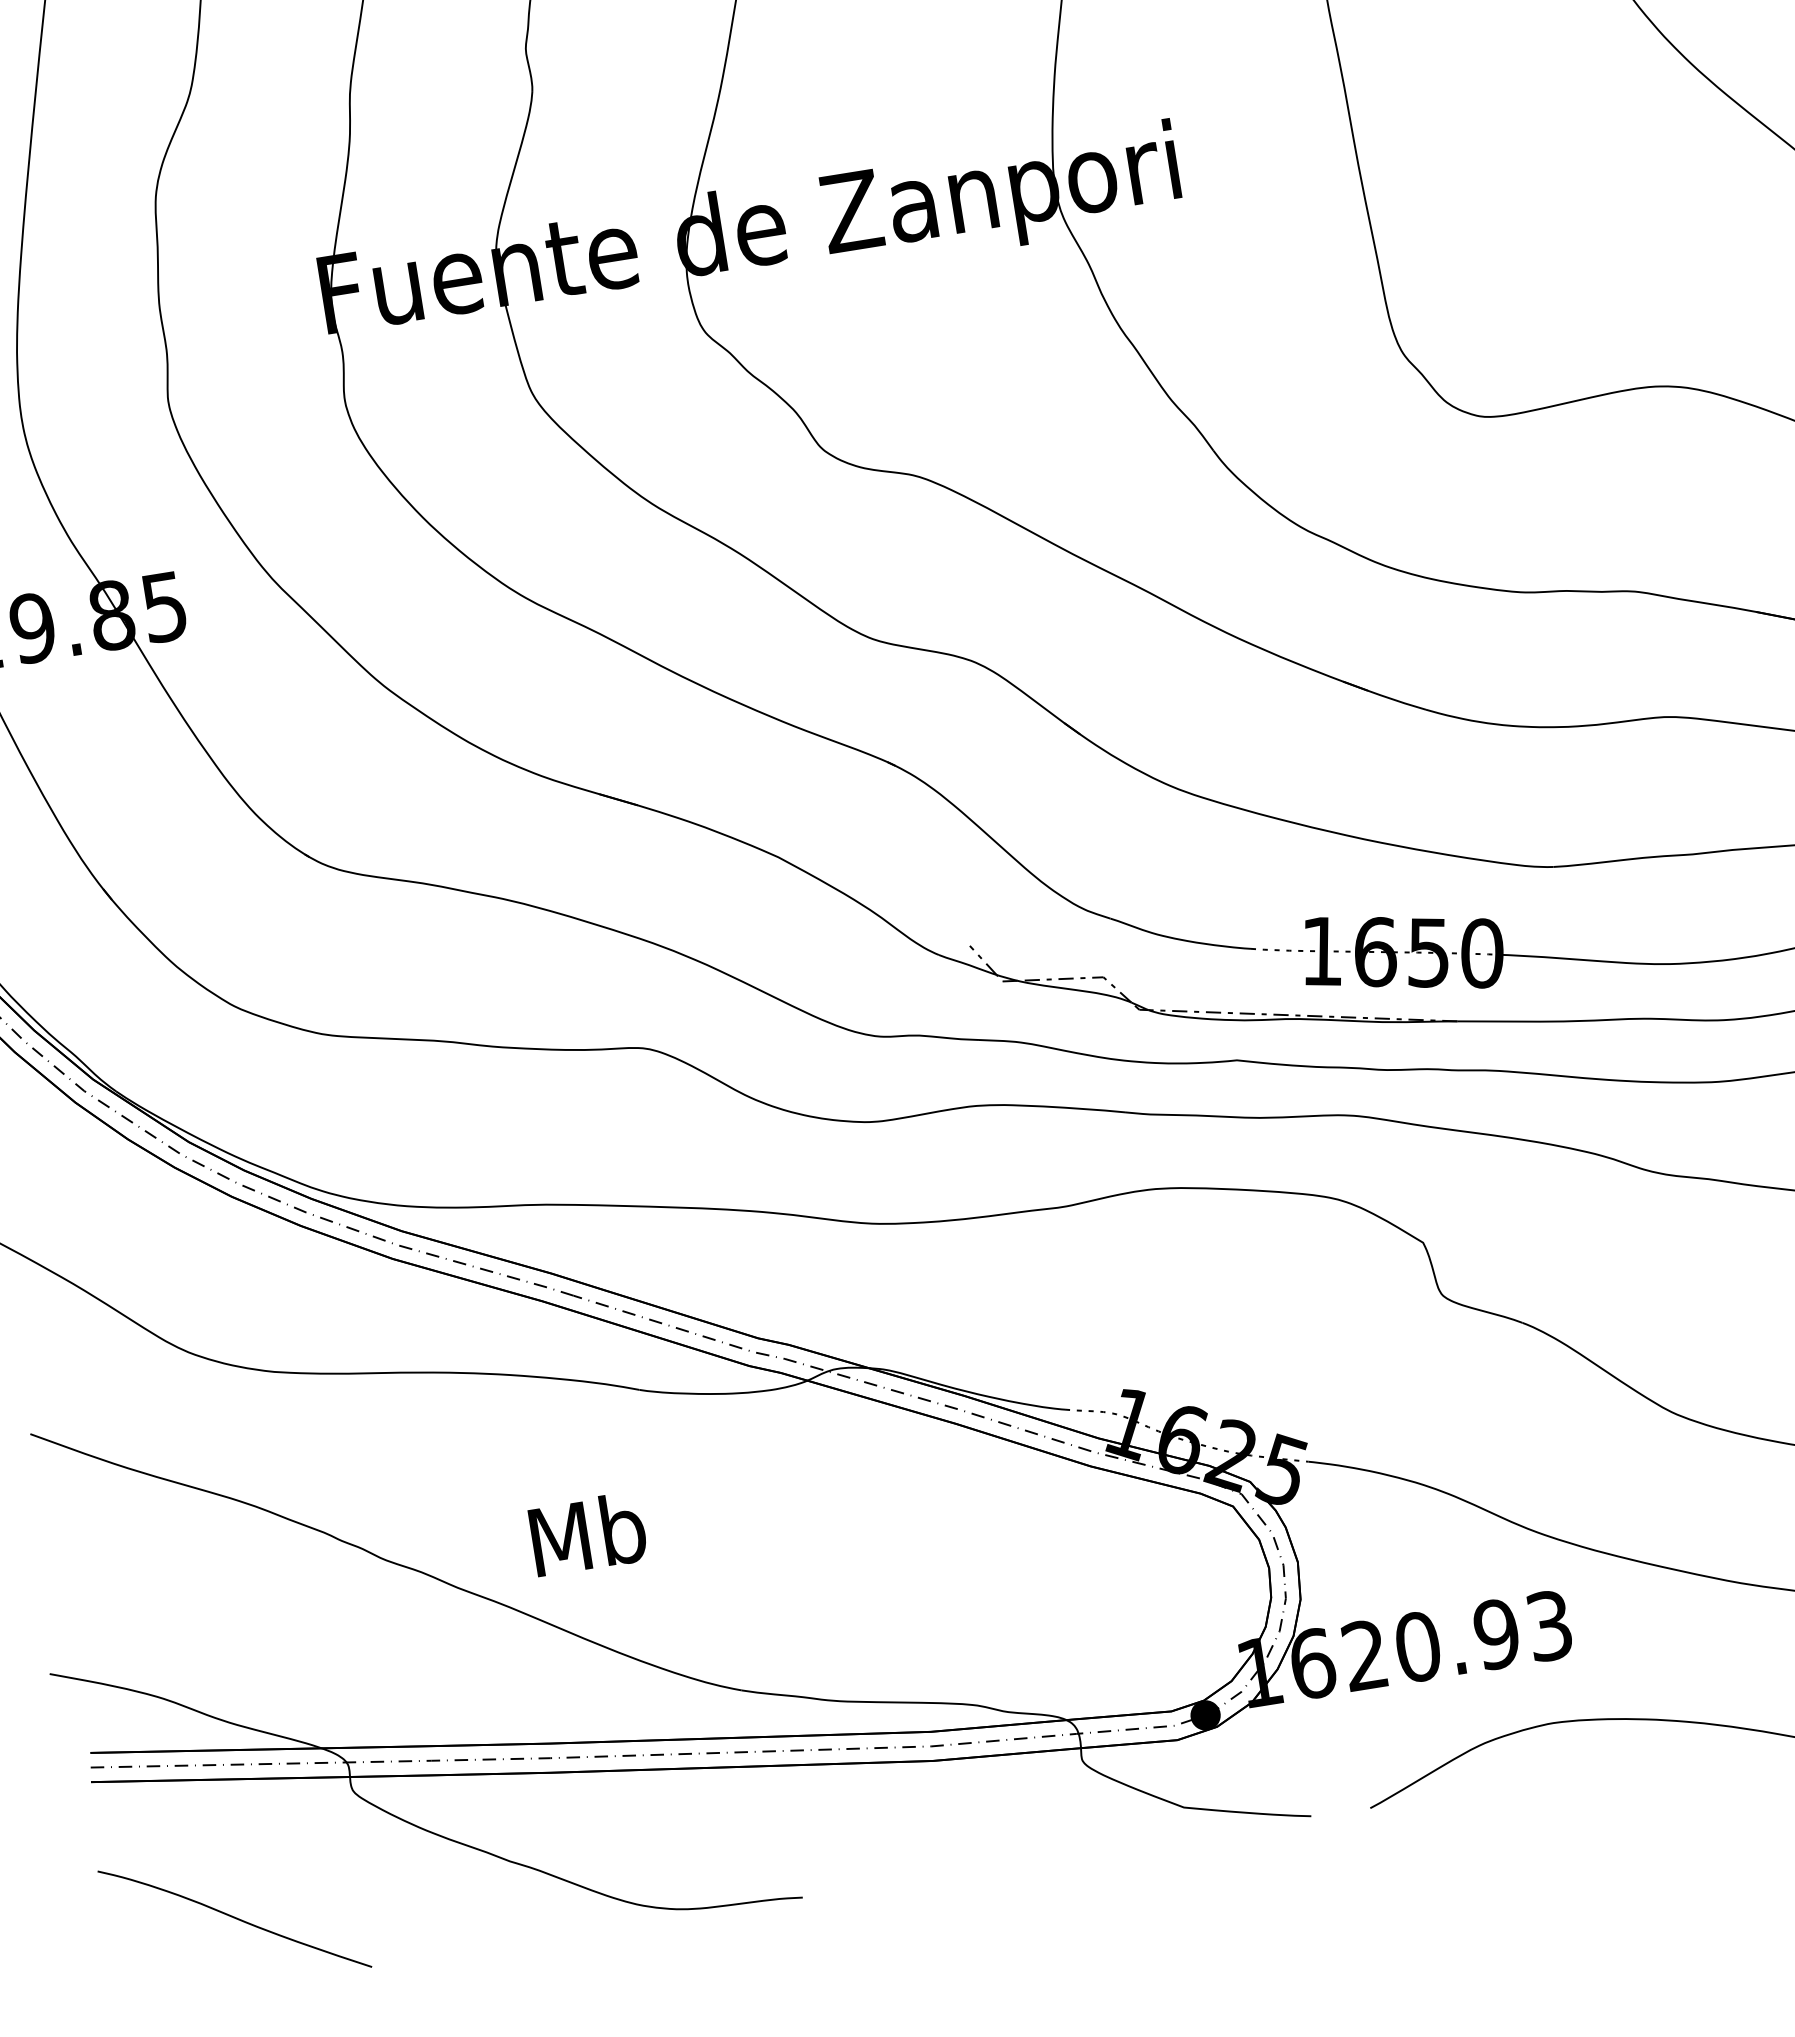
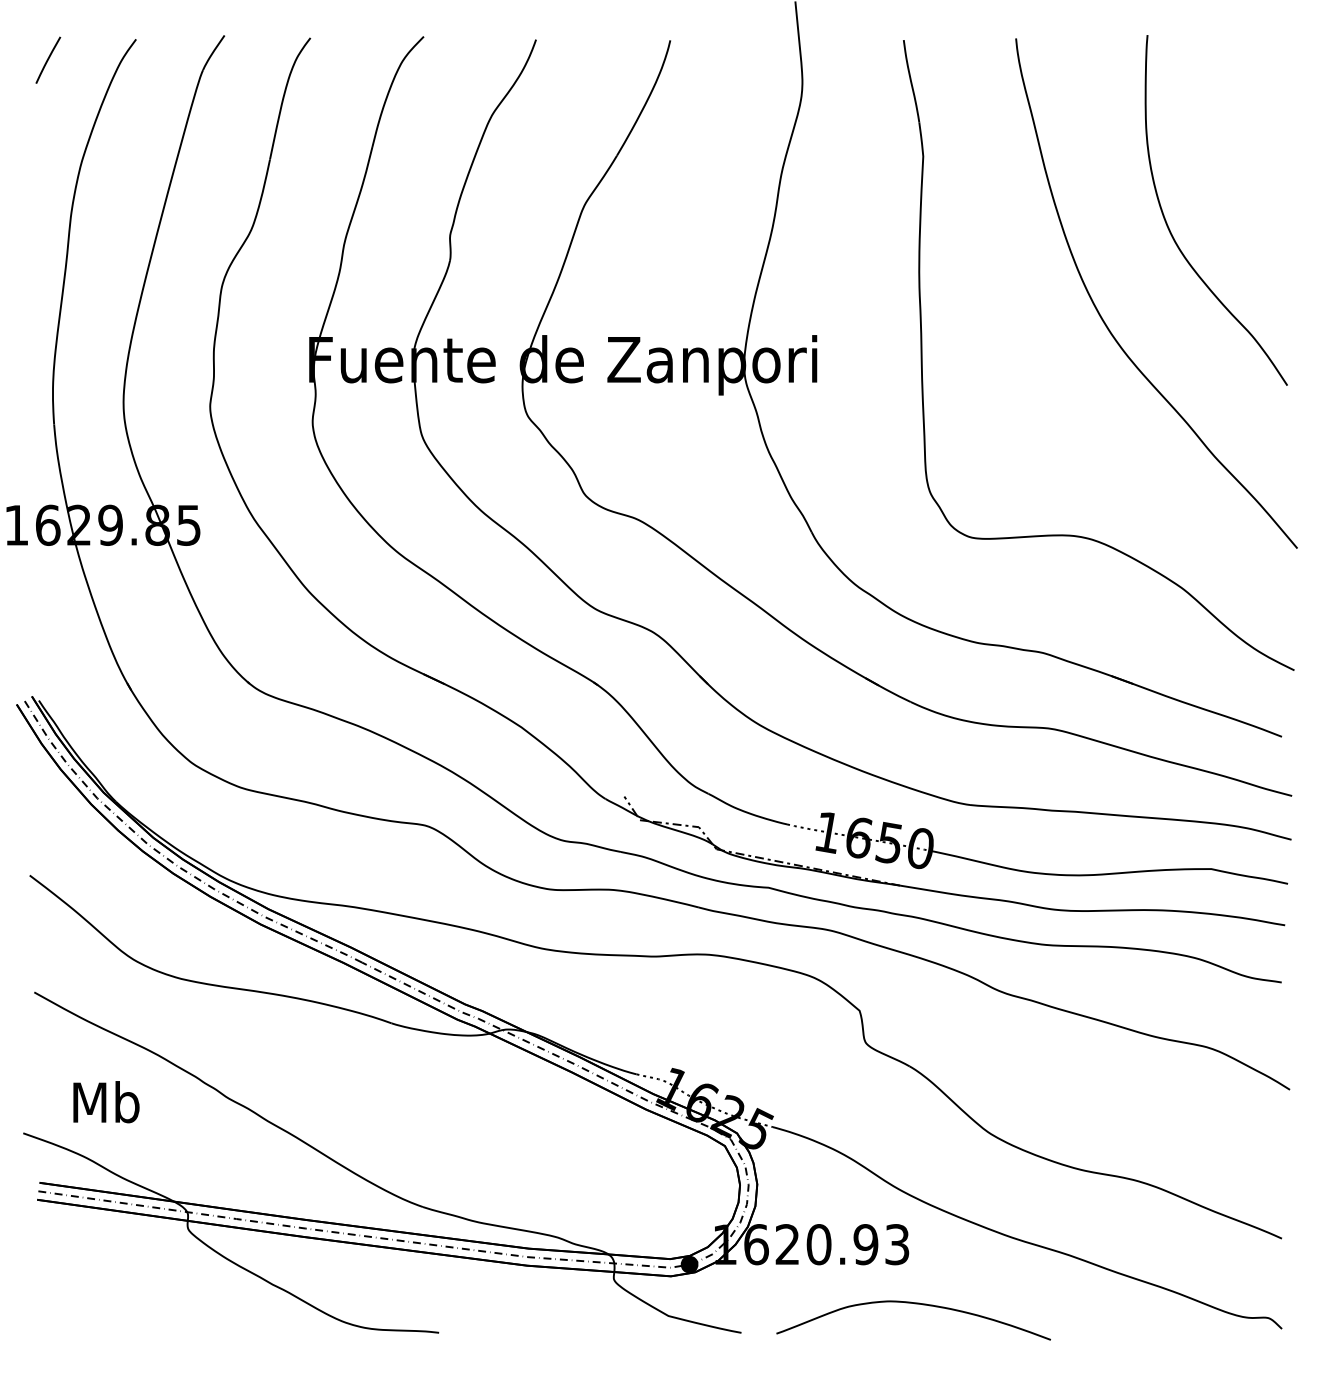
text: (588, 1534) -> (106, 1102), moved
curve: (234, 1919) -> (107, 1292), removed

